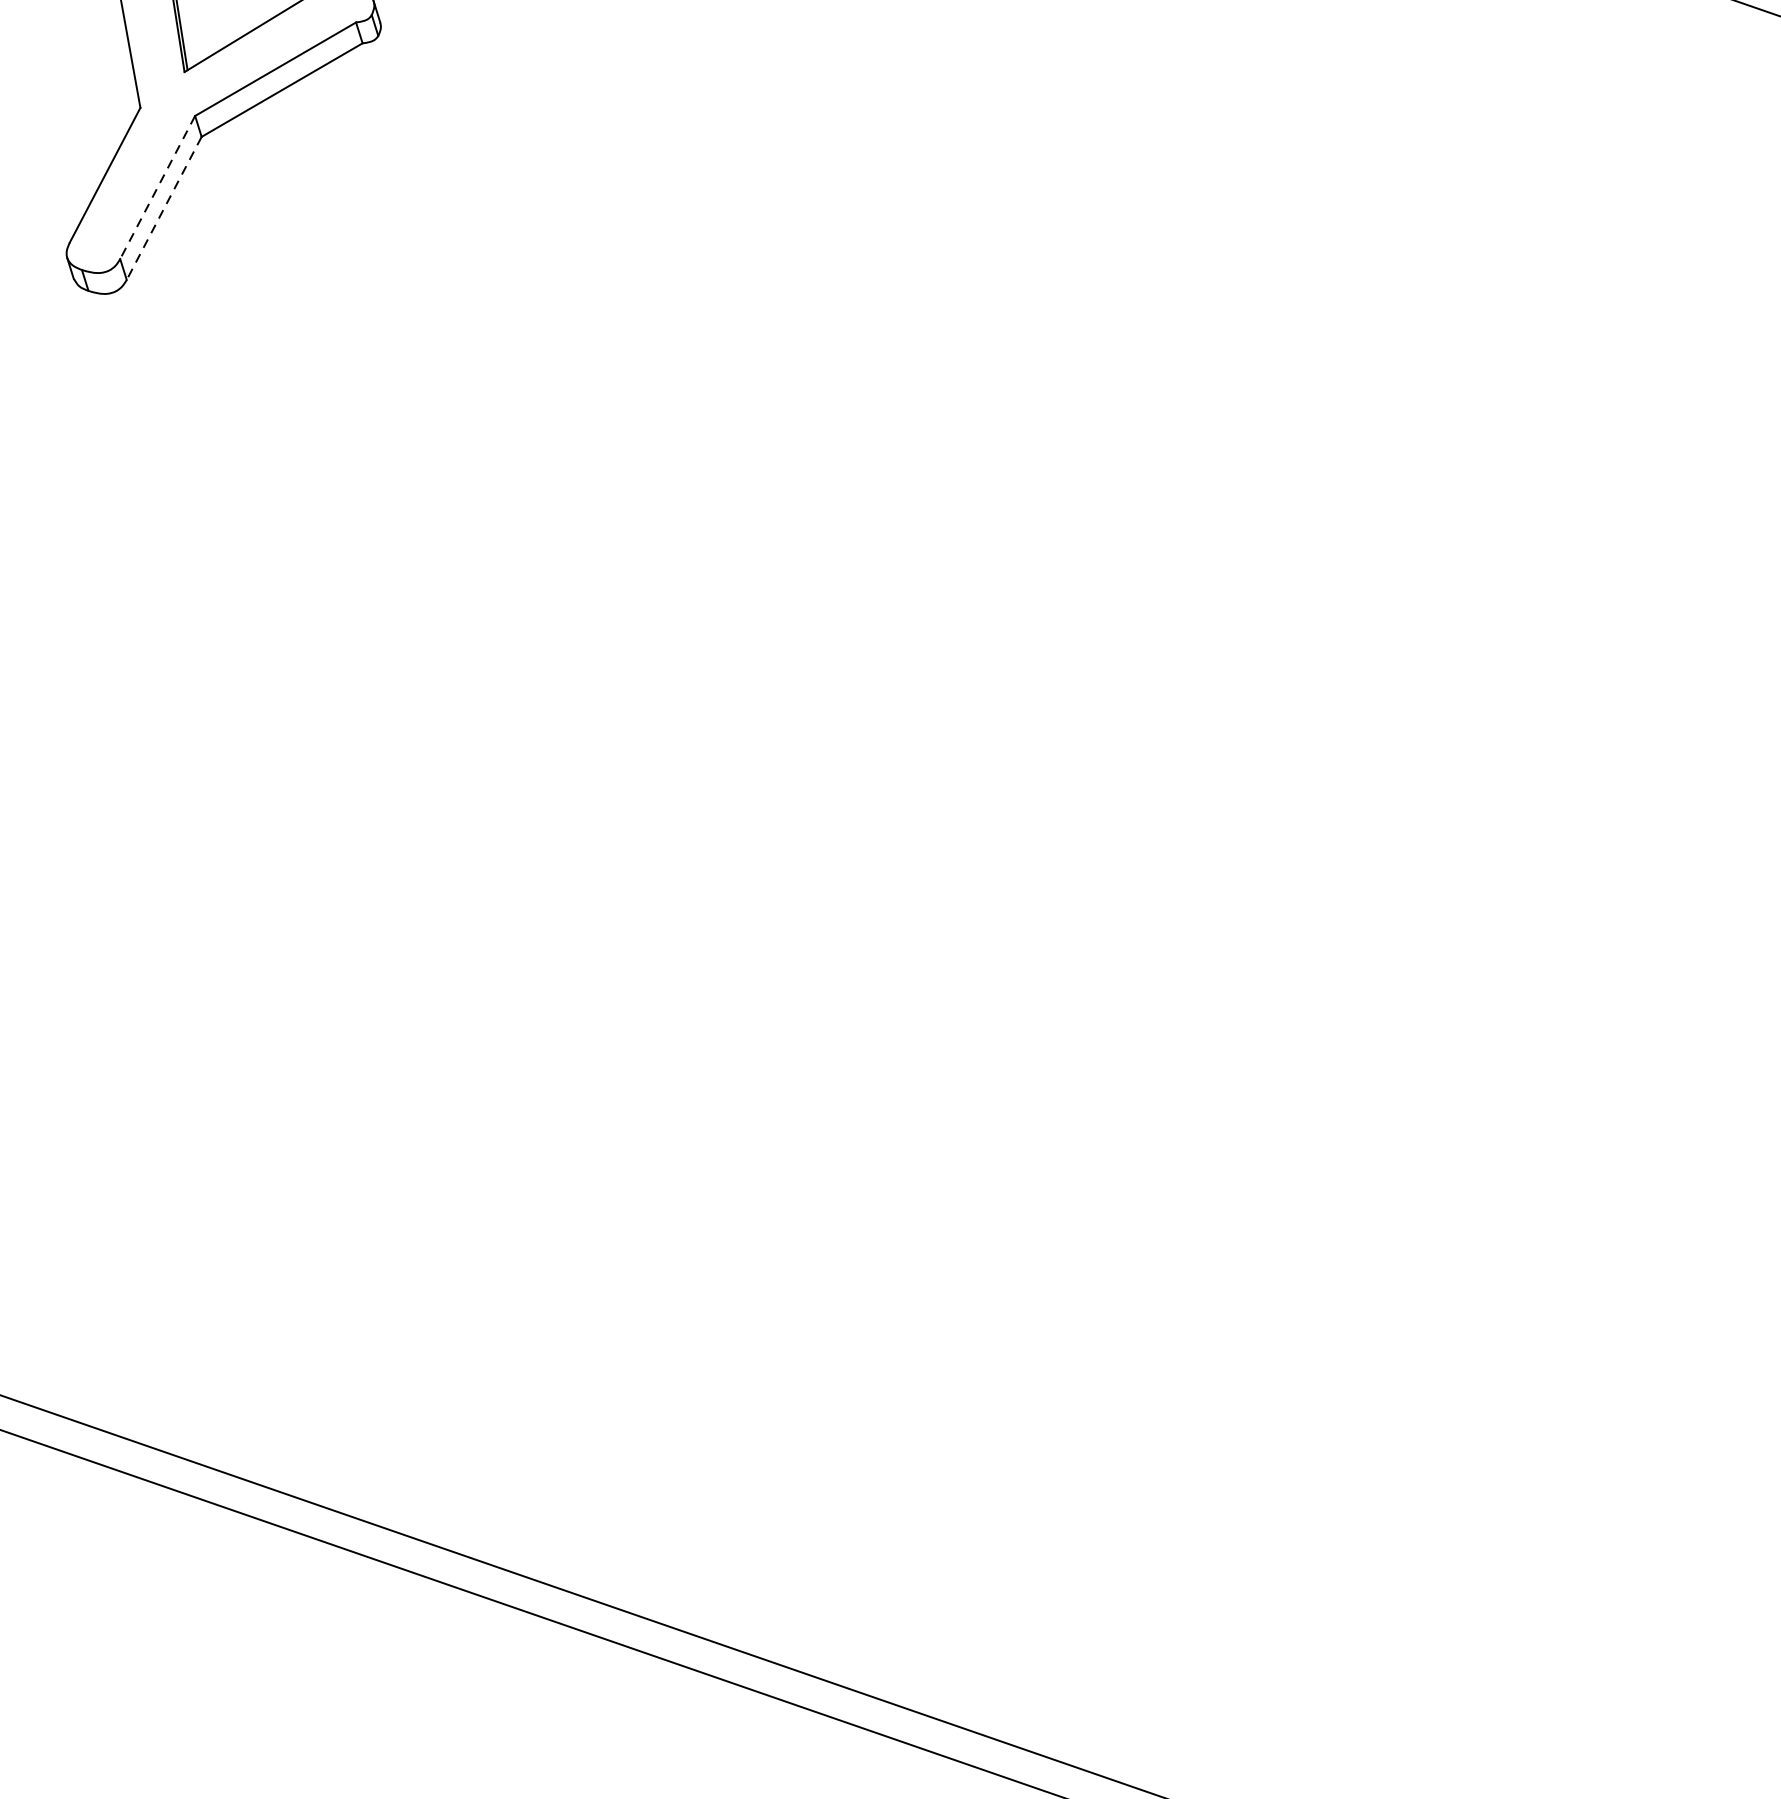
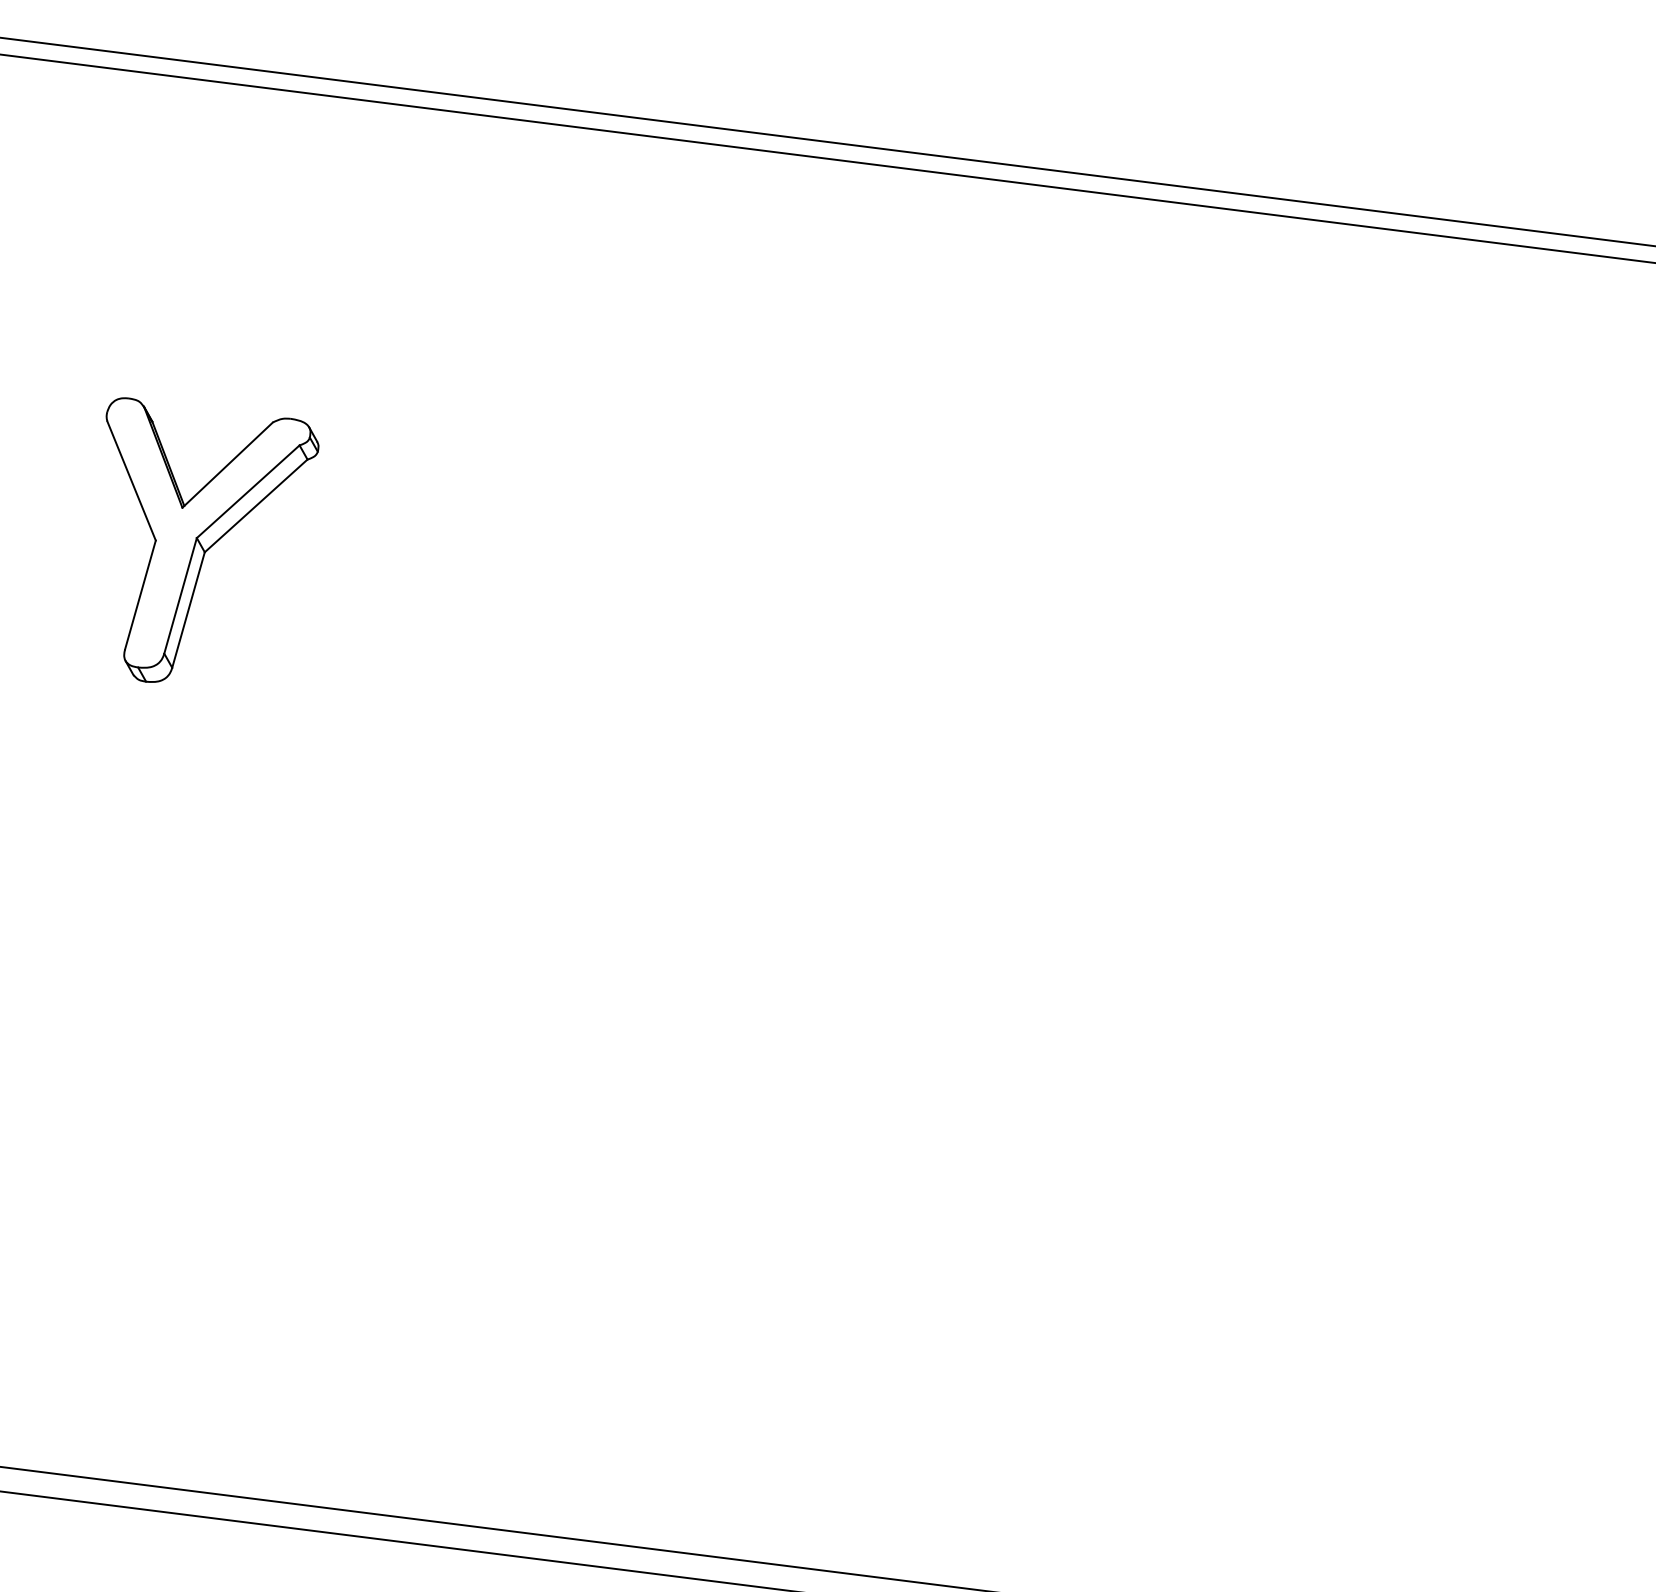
line: (157, 188) -> (180, 596), dashed -> solid
line: (164, 208) -> (188, 610), dashed -> solid

